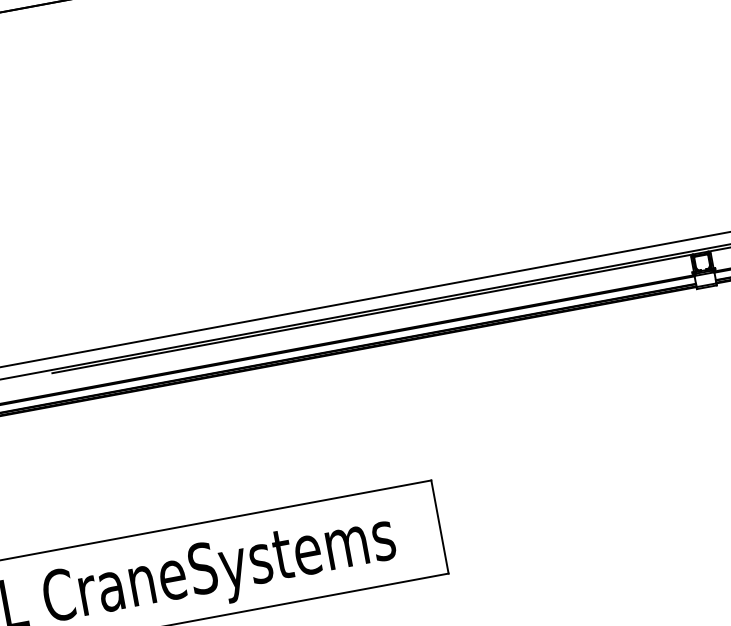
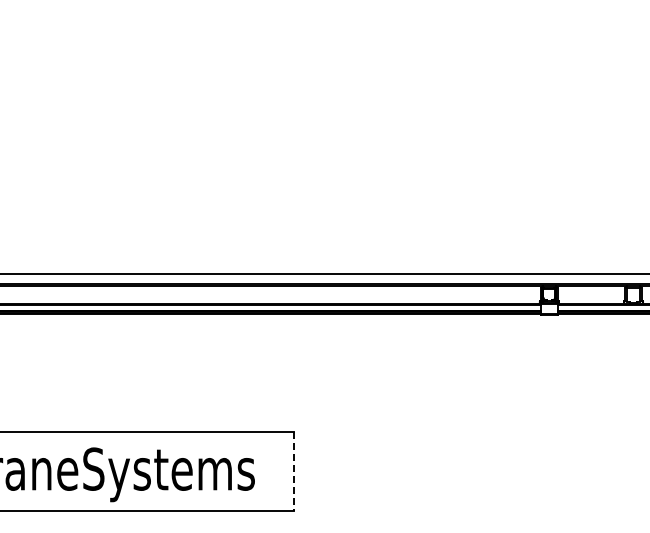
line: (440, 527) -> (294, 471), solid -> dashed

